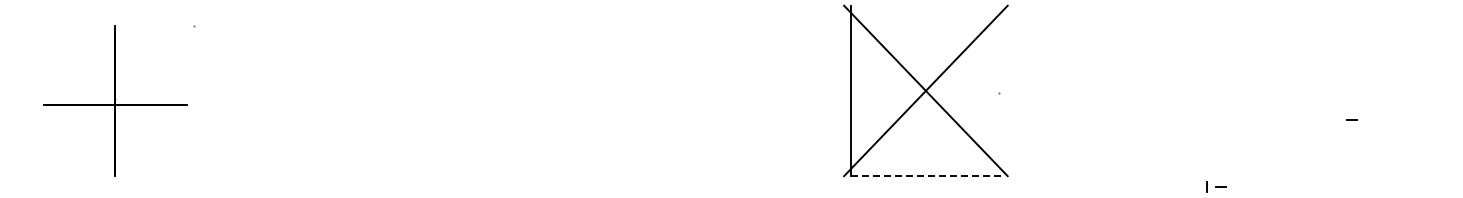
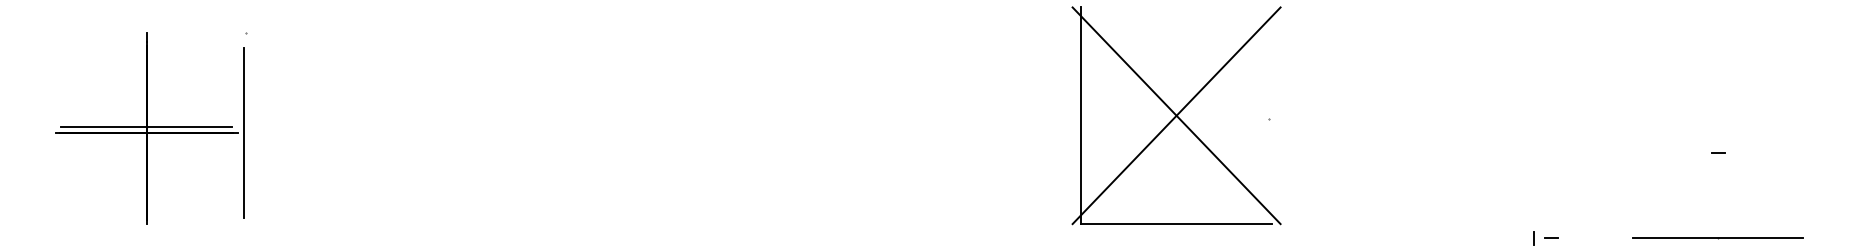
line: (115, 99) -> (146, 126), added
line: (192, 104) -> (244, 132), added
line: (925, 176) -> (1176, 224), dashed -> solid
line: (1351, 187) -> (1717, 238), added

